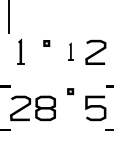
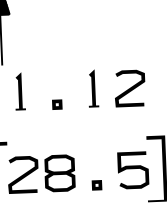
part: (46, 43) -> (56, 104), moved
part: (70, 51) -> (92, 88), size x1.43
part: (70, 91) -> (96, 185), moved

